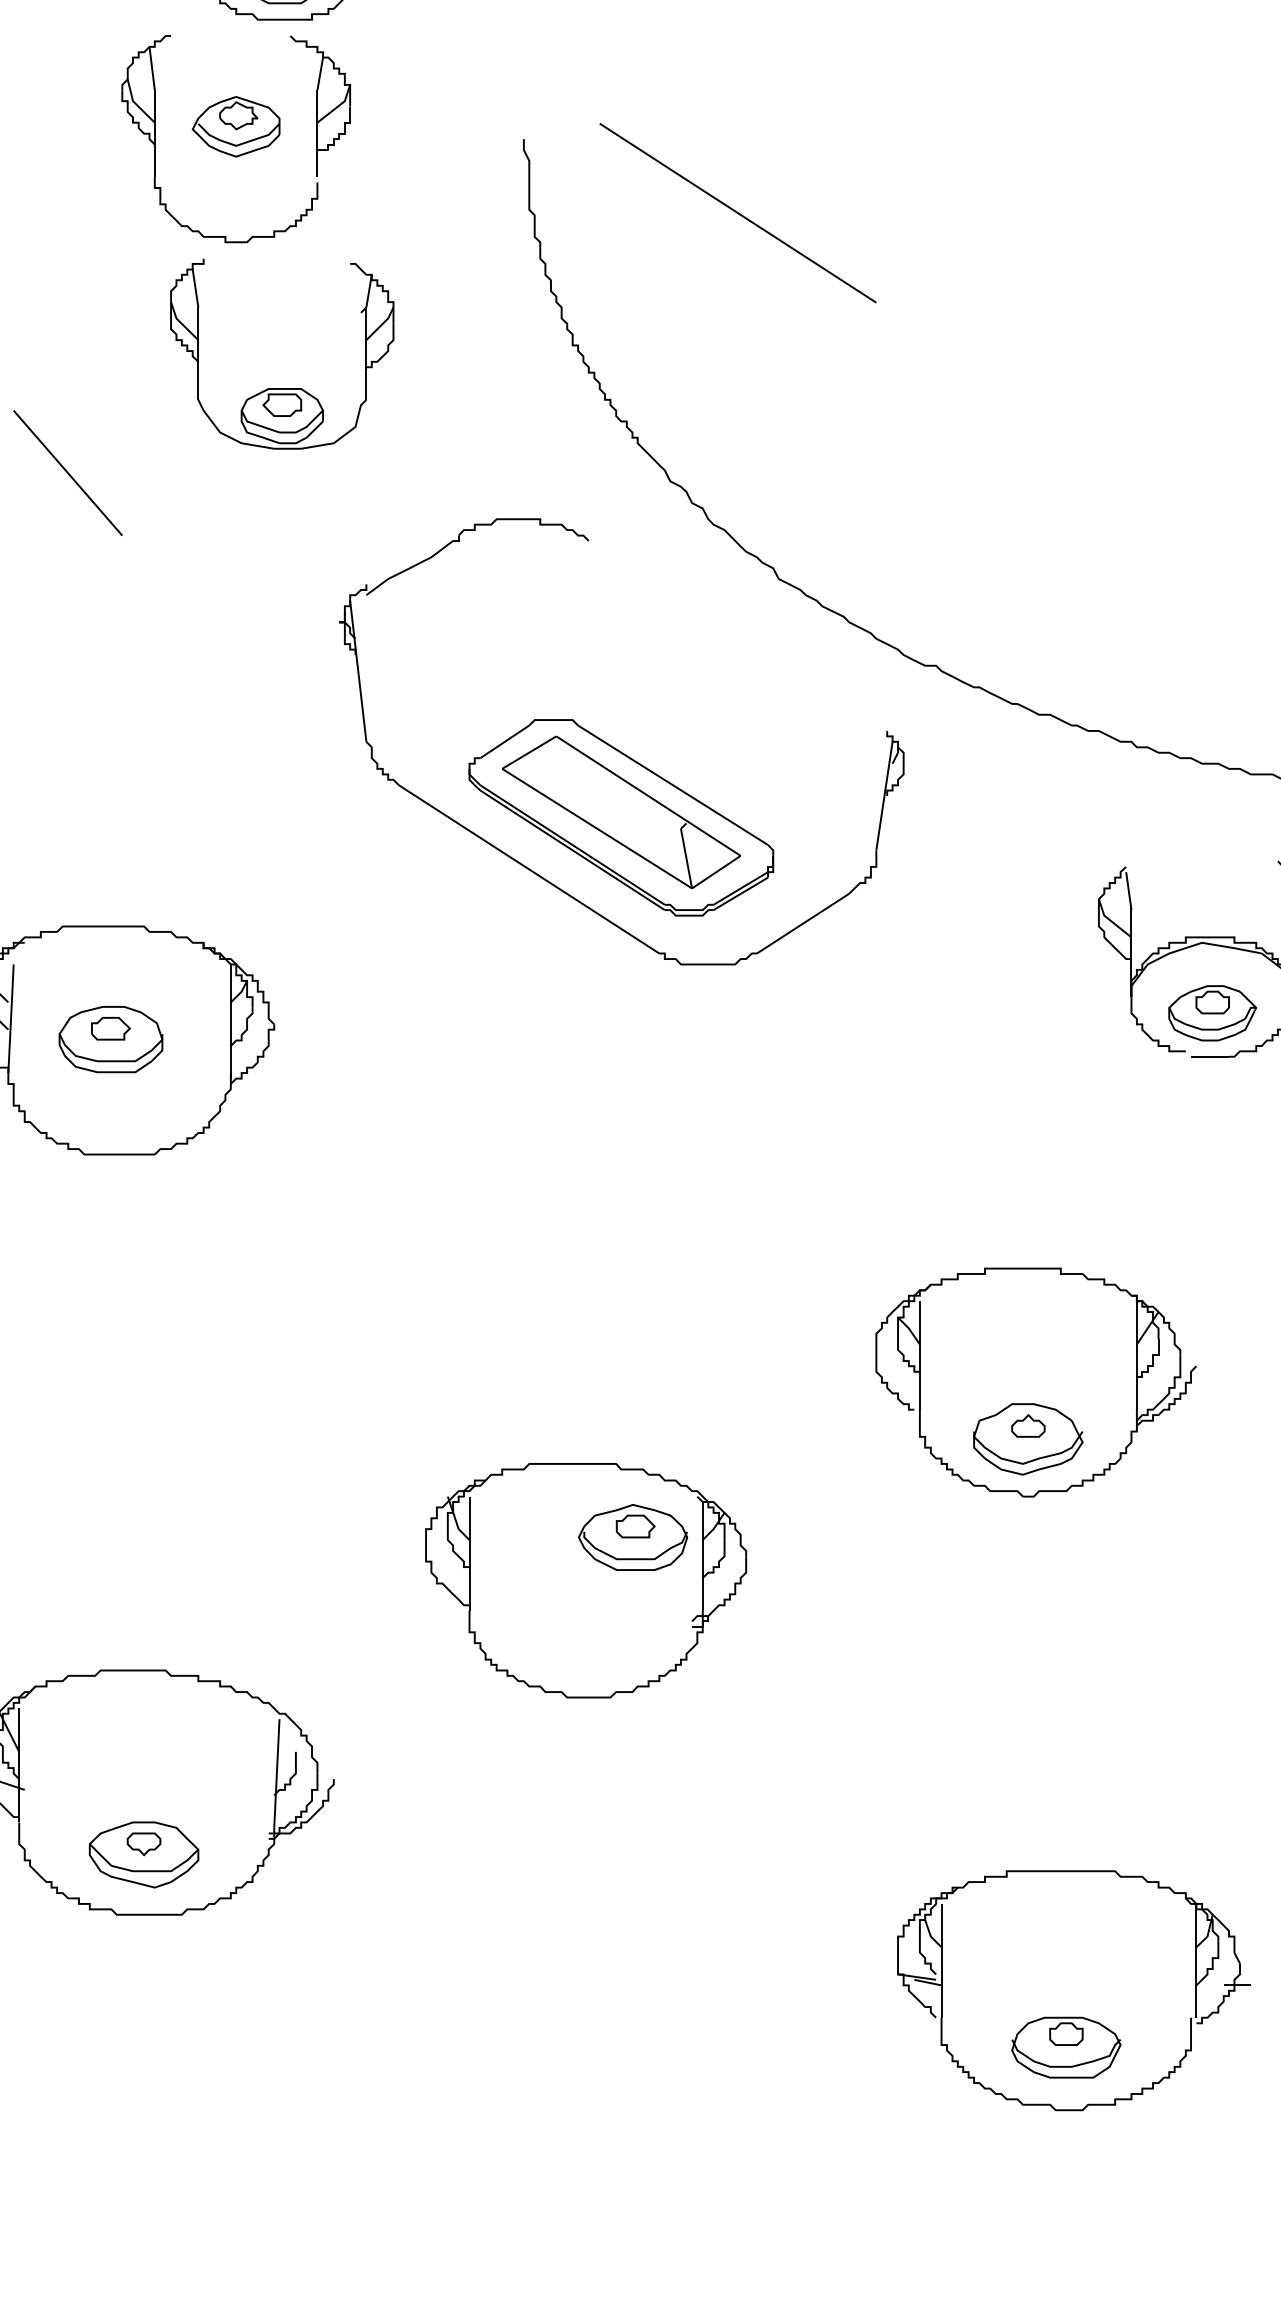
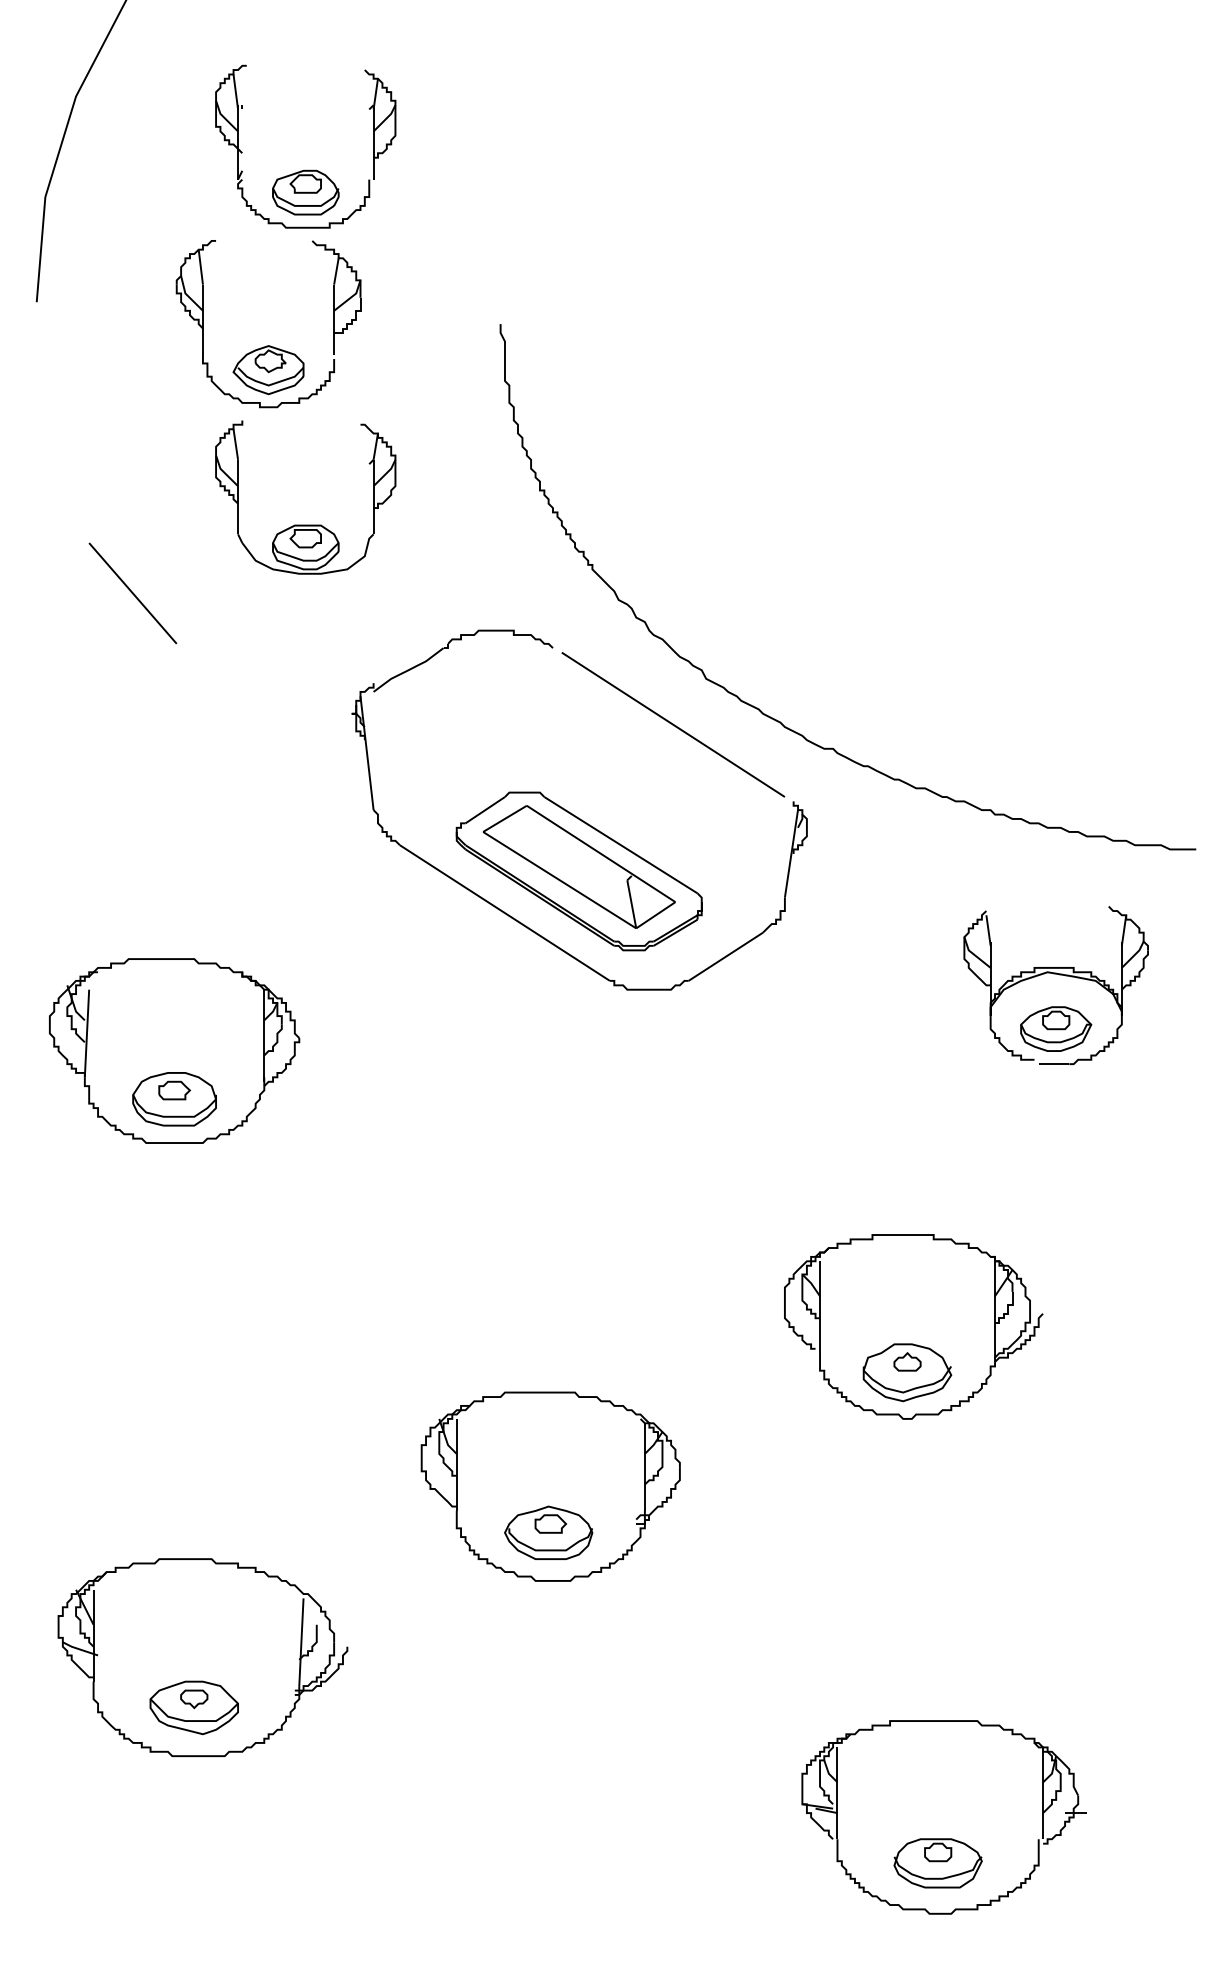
part: (236, 127) -> (268, 370), moved
line: (738, 212) -> (673, 724), moved
part: (110, 1039) -> (174, 1099), moved
part: (632, 1537) -> (548, 1532), moved

